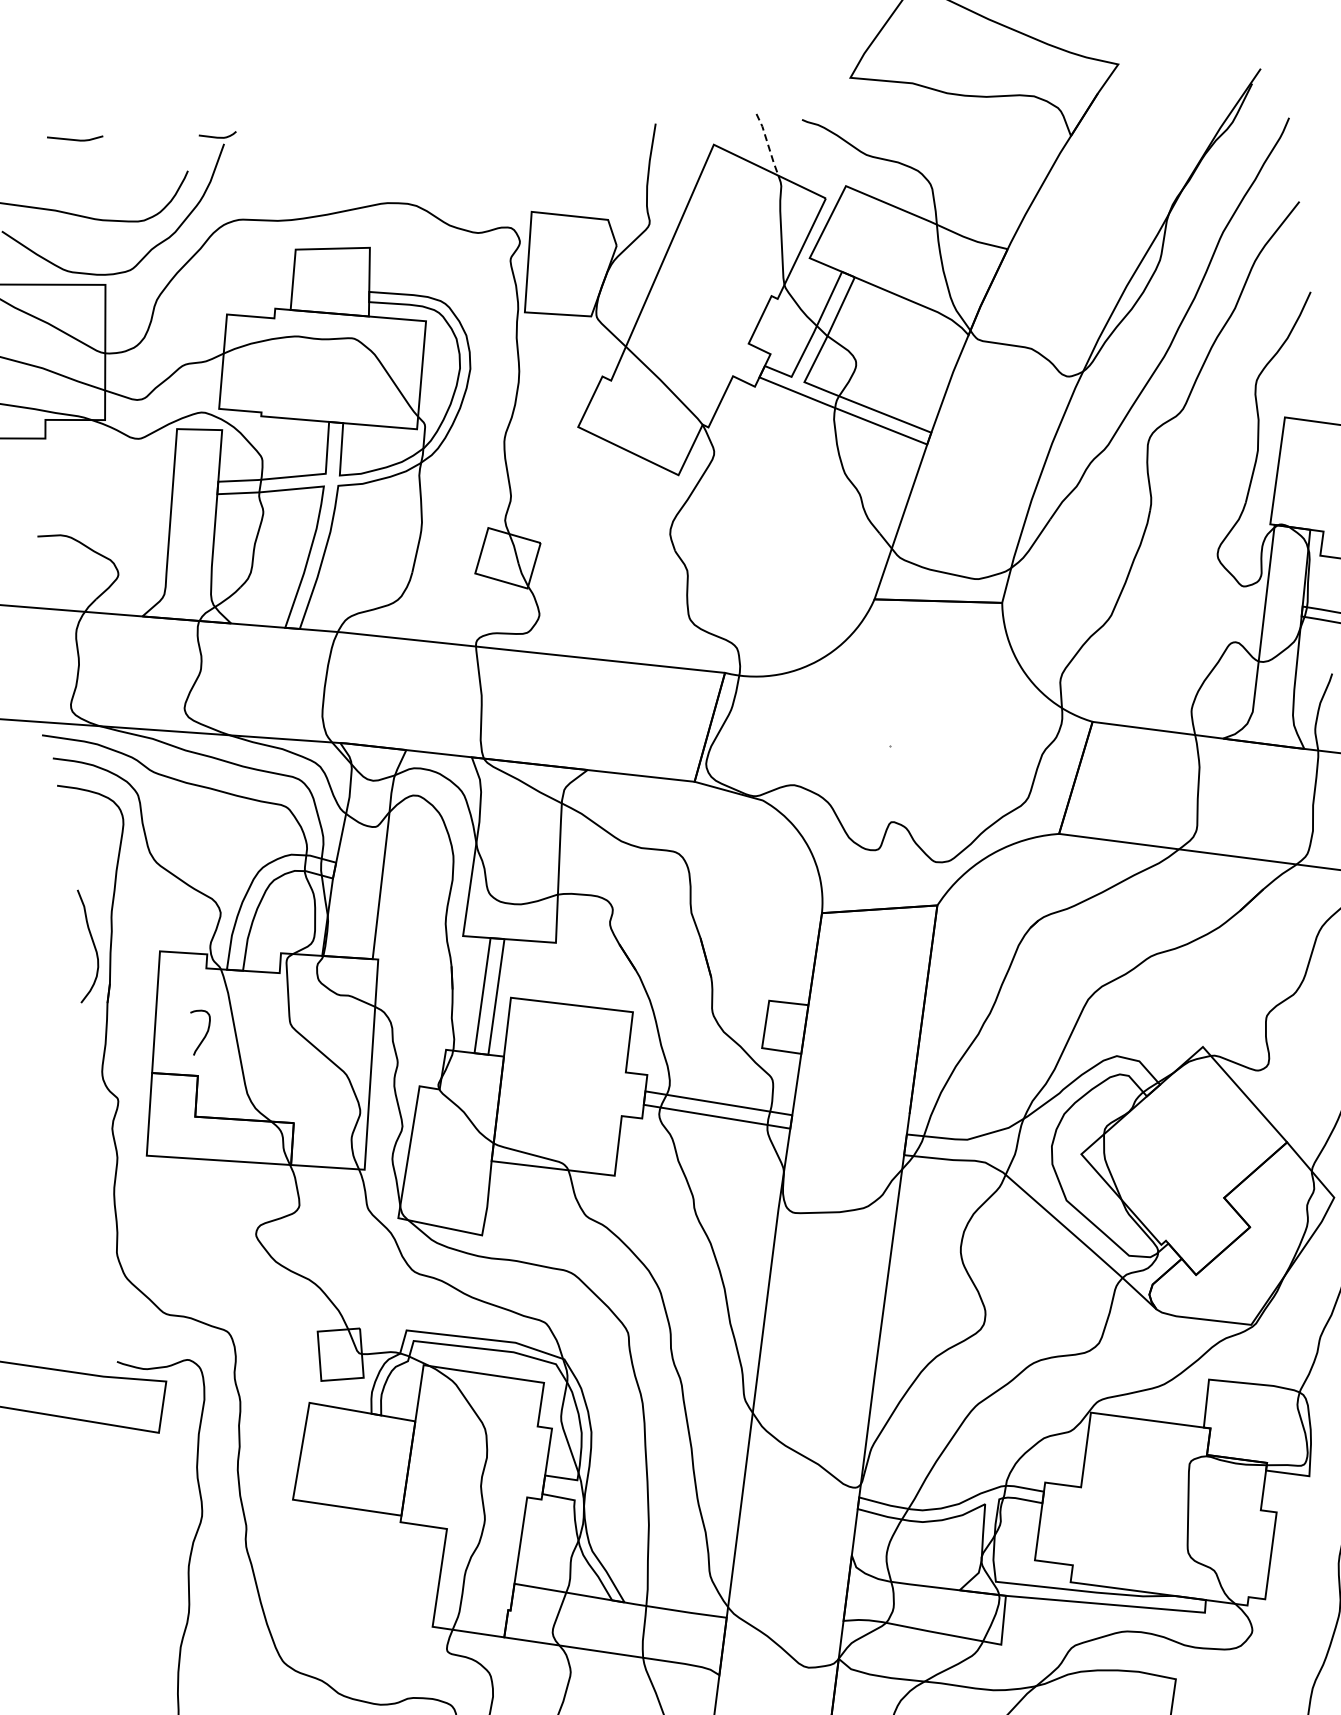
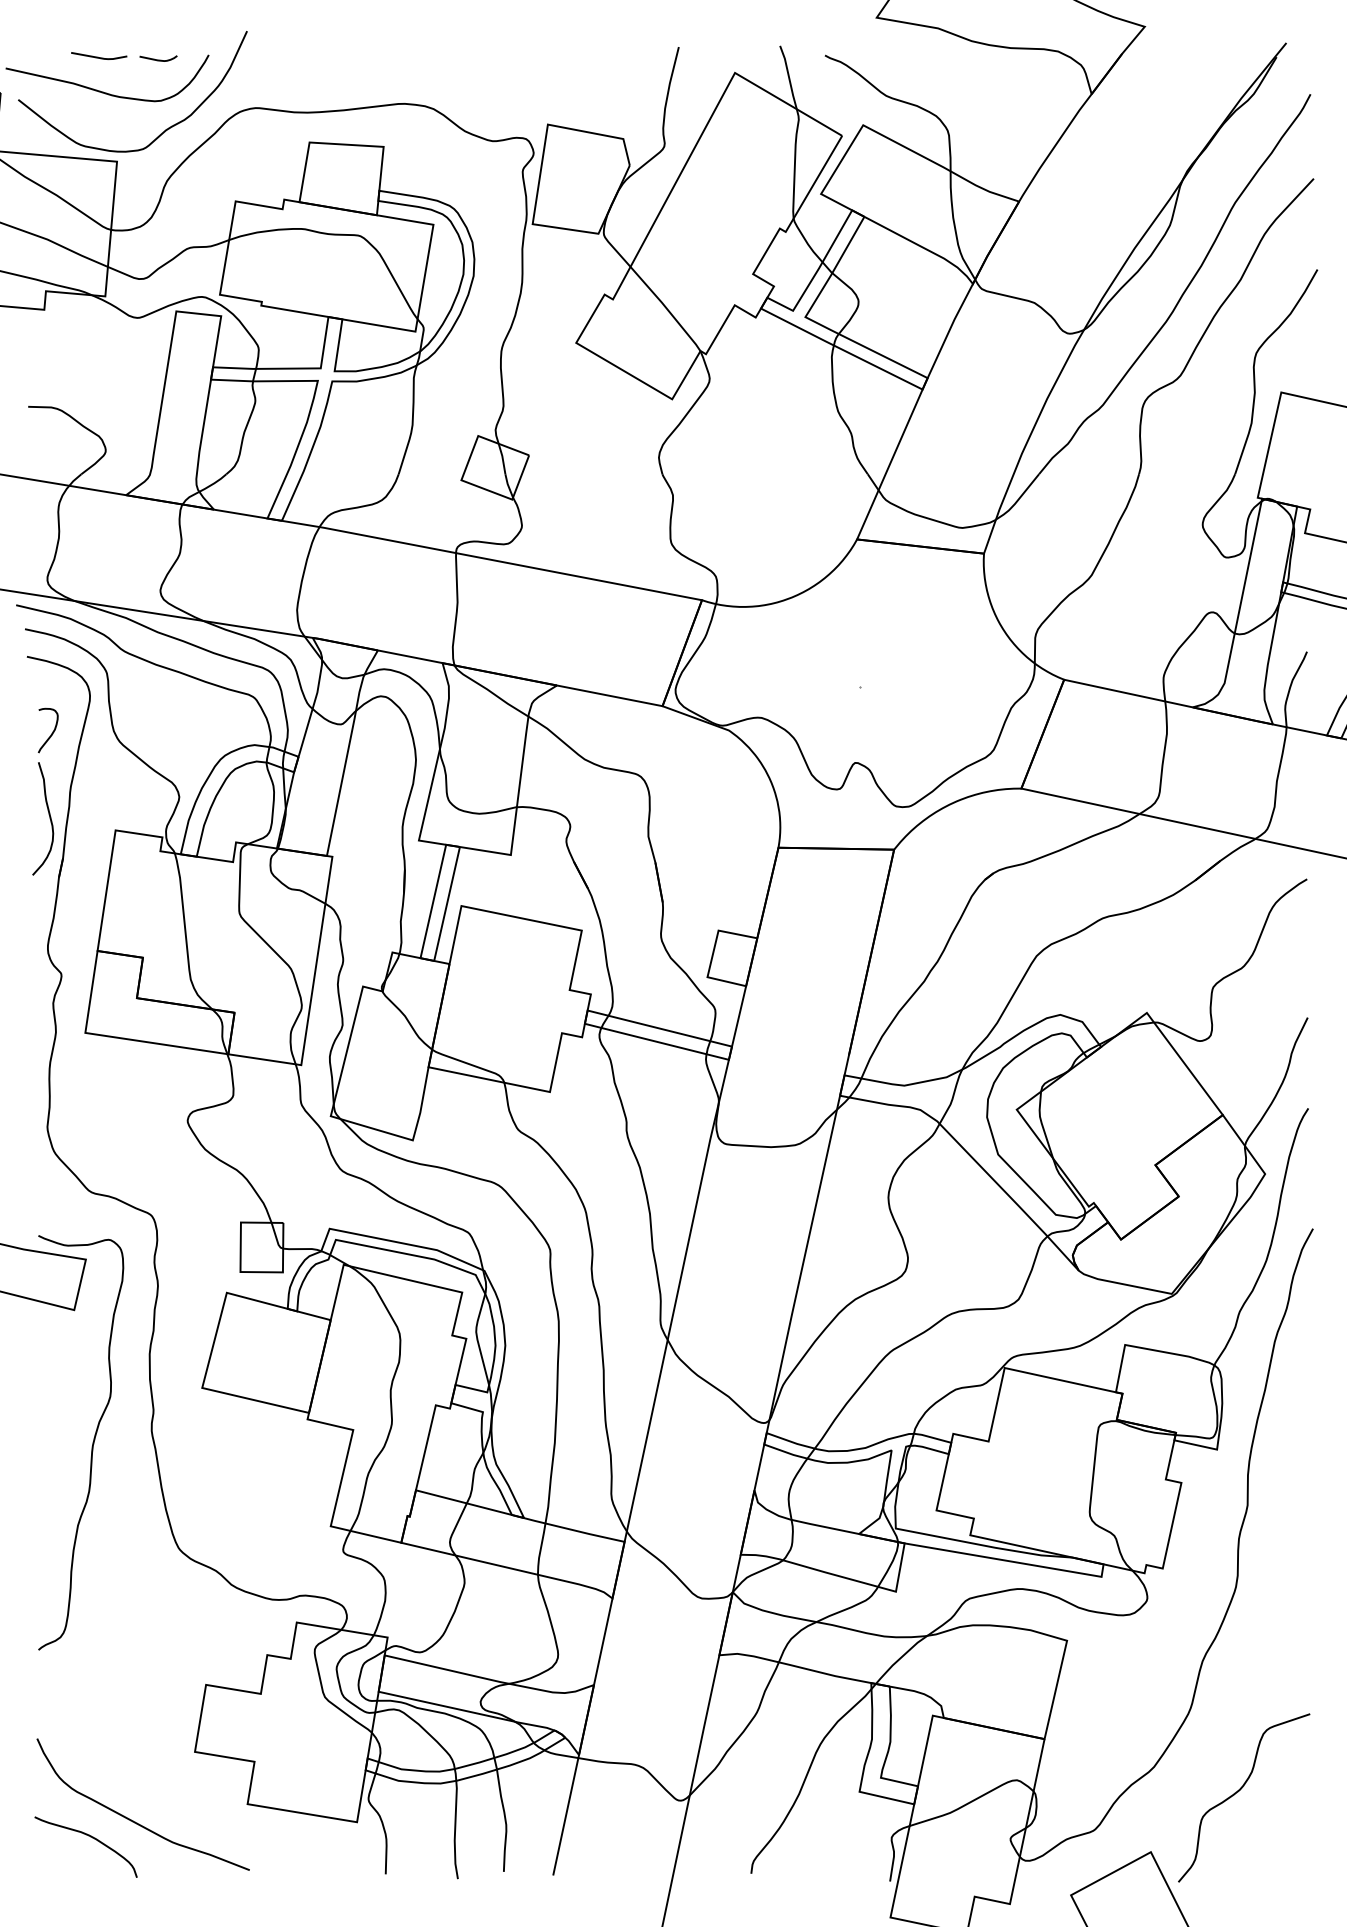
curve: (217, 136) -> (158, 59), moved
line: (74, 138) -> (98, 56), moved
line: (768, 145) -> (789, 78), dashed -> solid
curve: (205, 1034) -> (51, 733), moved

